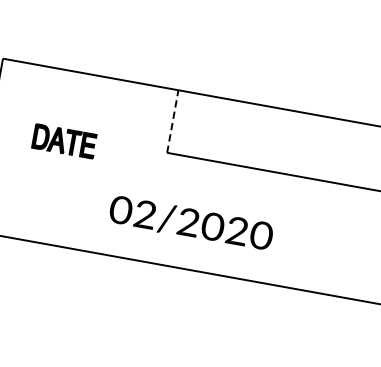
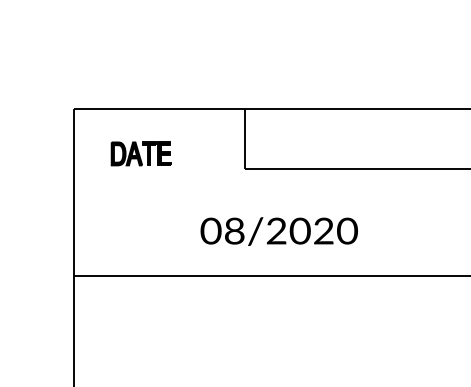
line: (172, 121) -> (244, 138), dashed -> solid
part: (63, 140) -> (140, 153), moved
text: (145, 214) -> (234, 231), 02/2020 -> 08/2020

